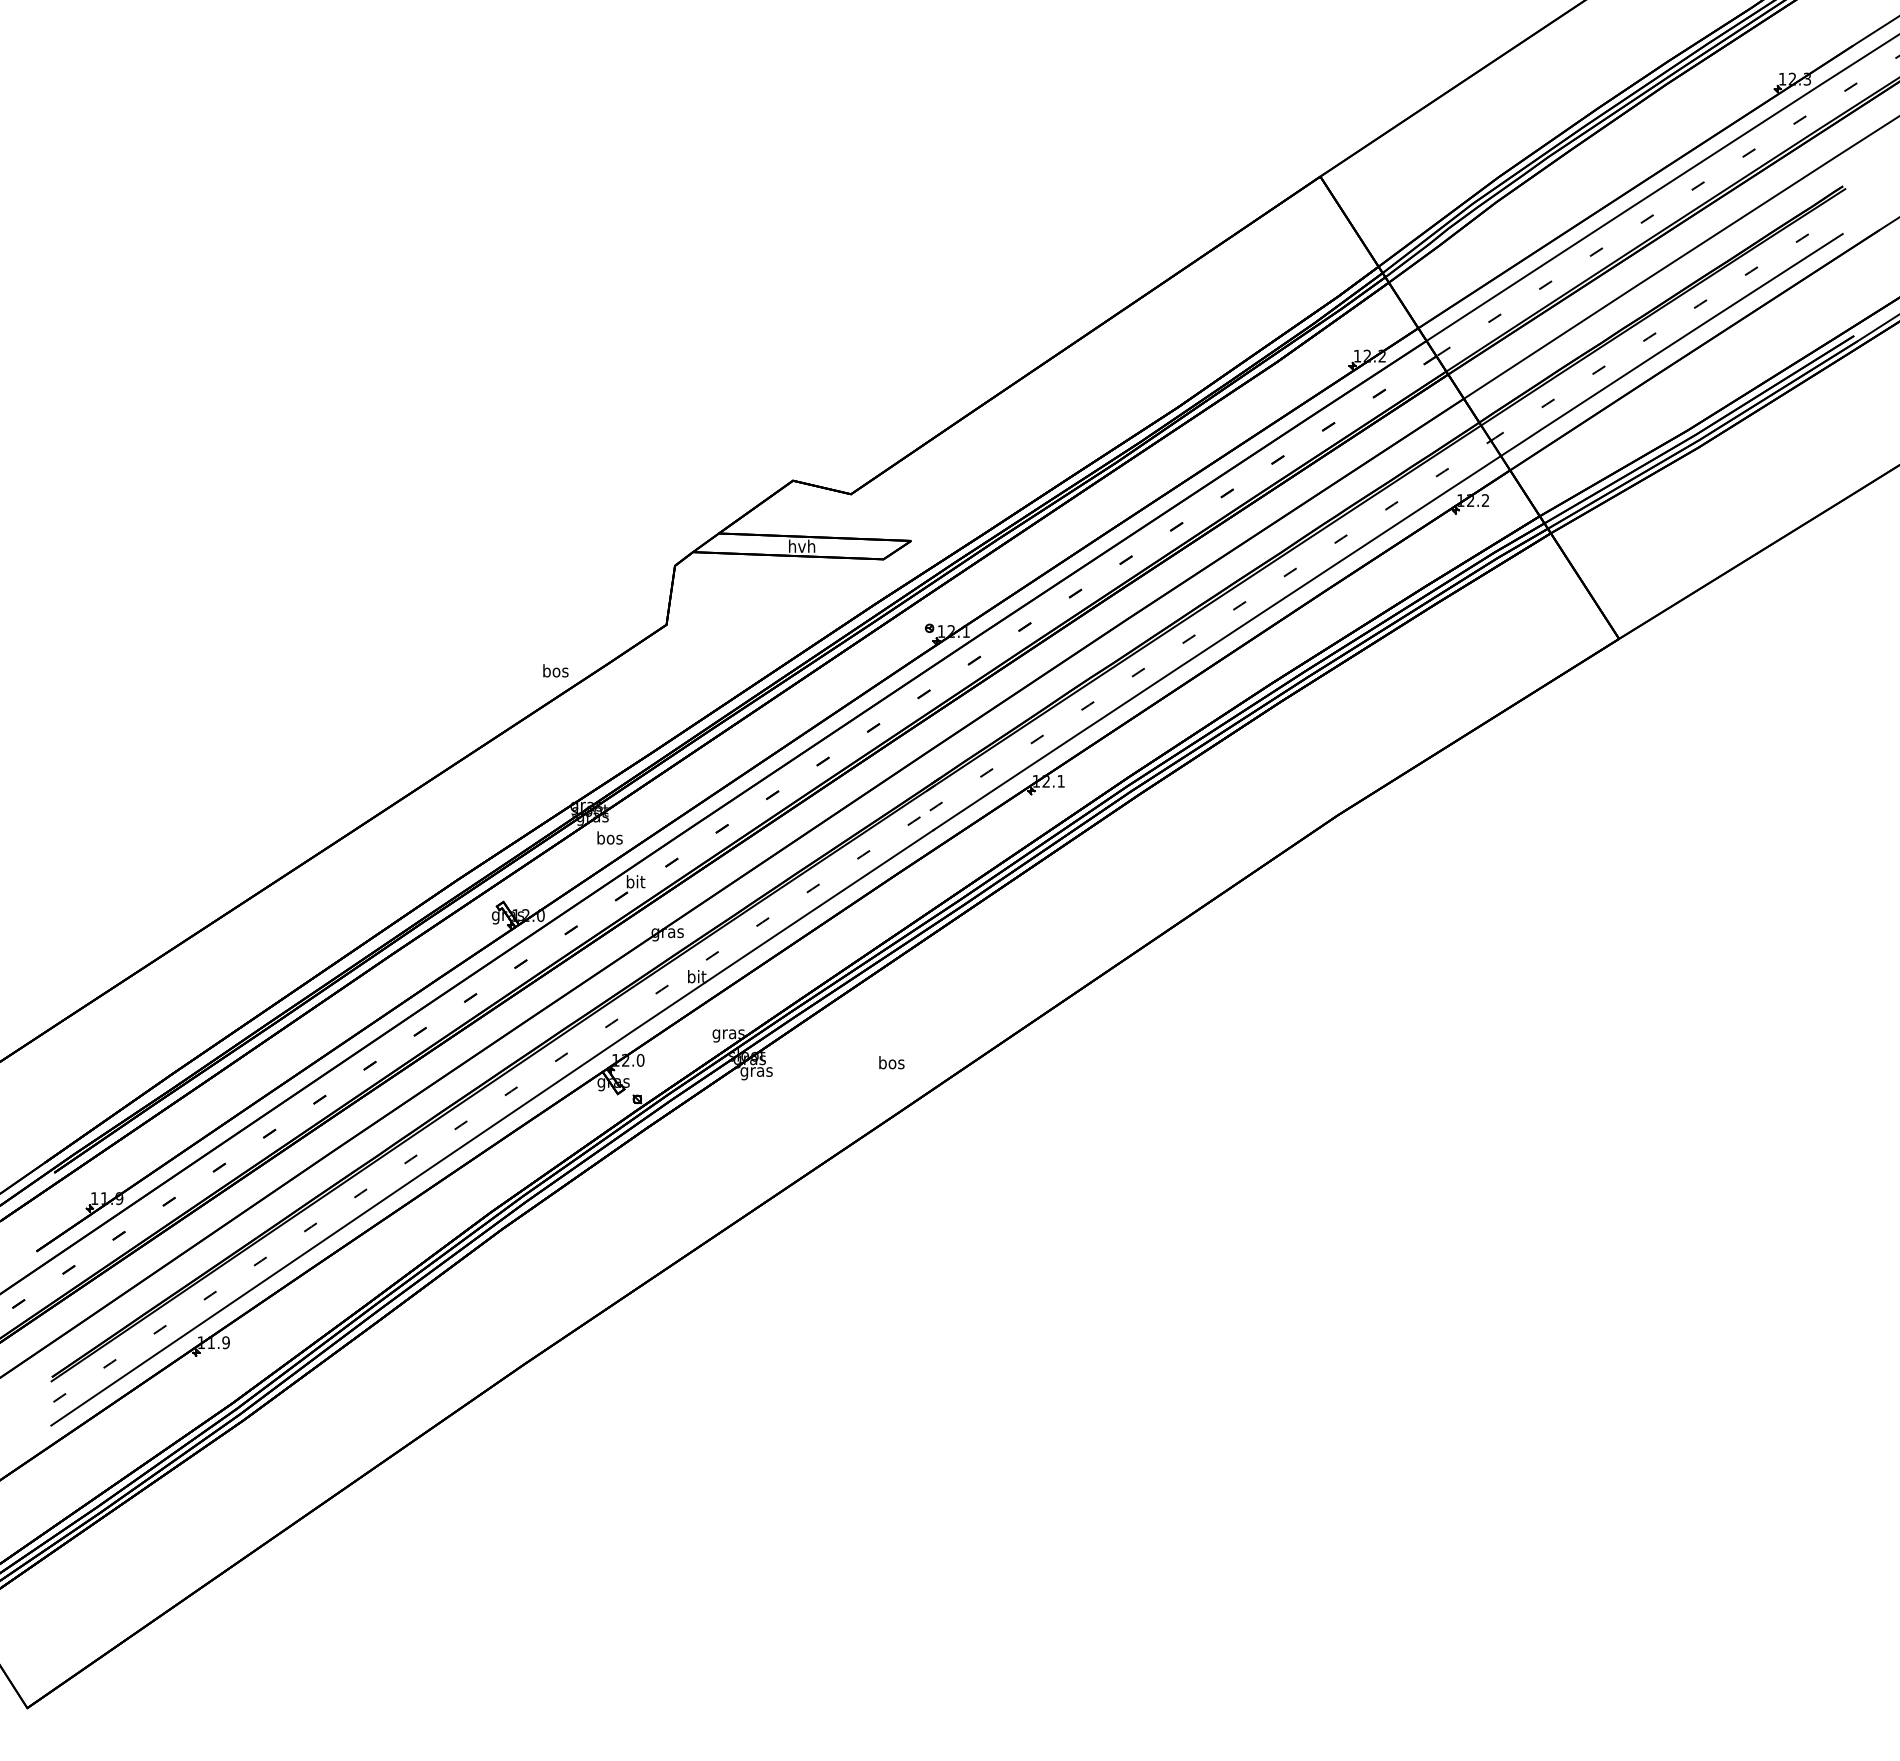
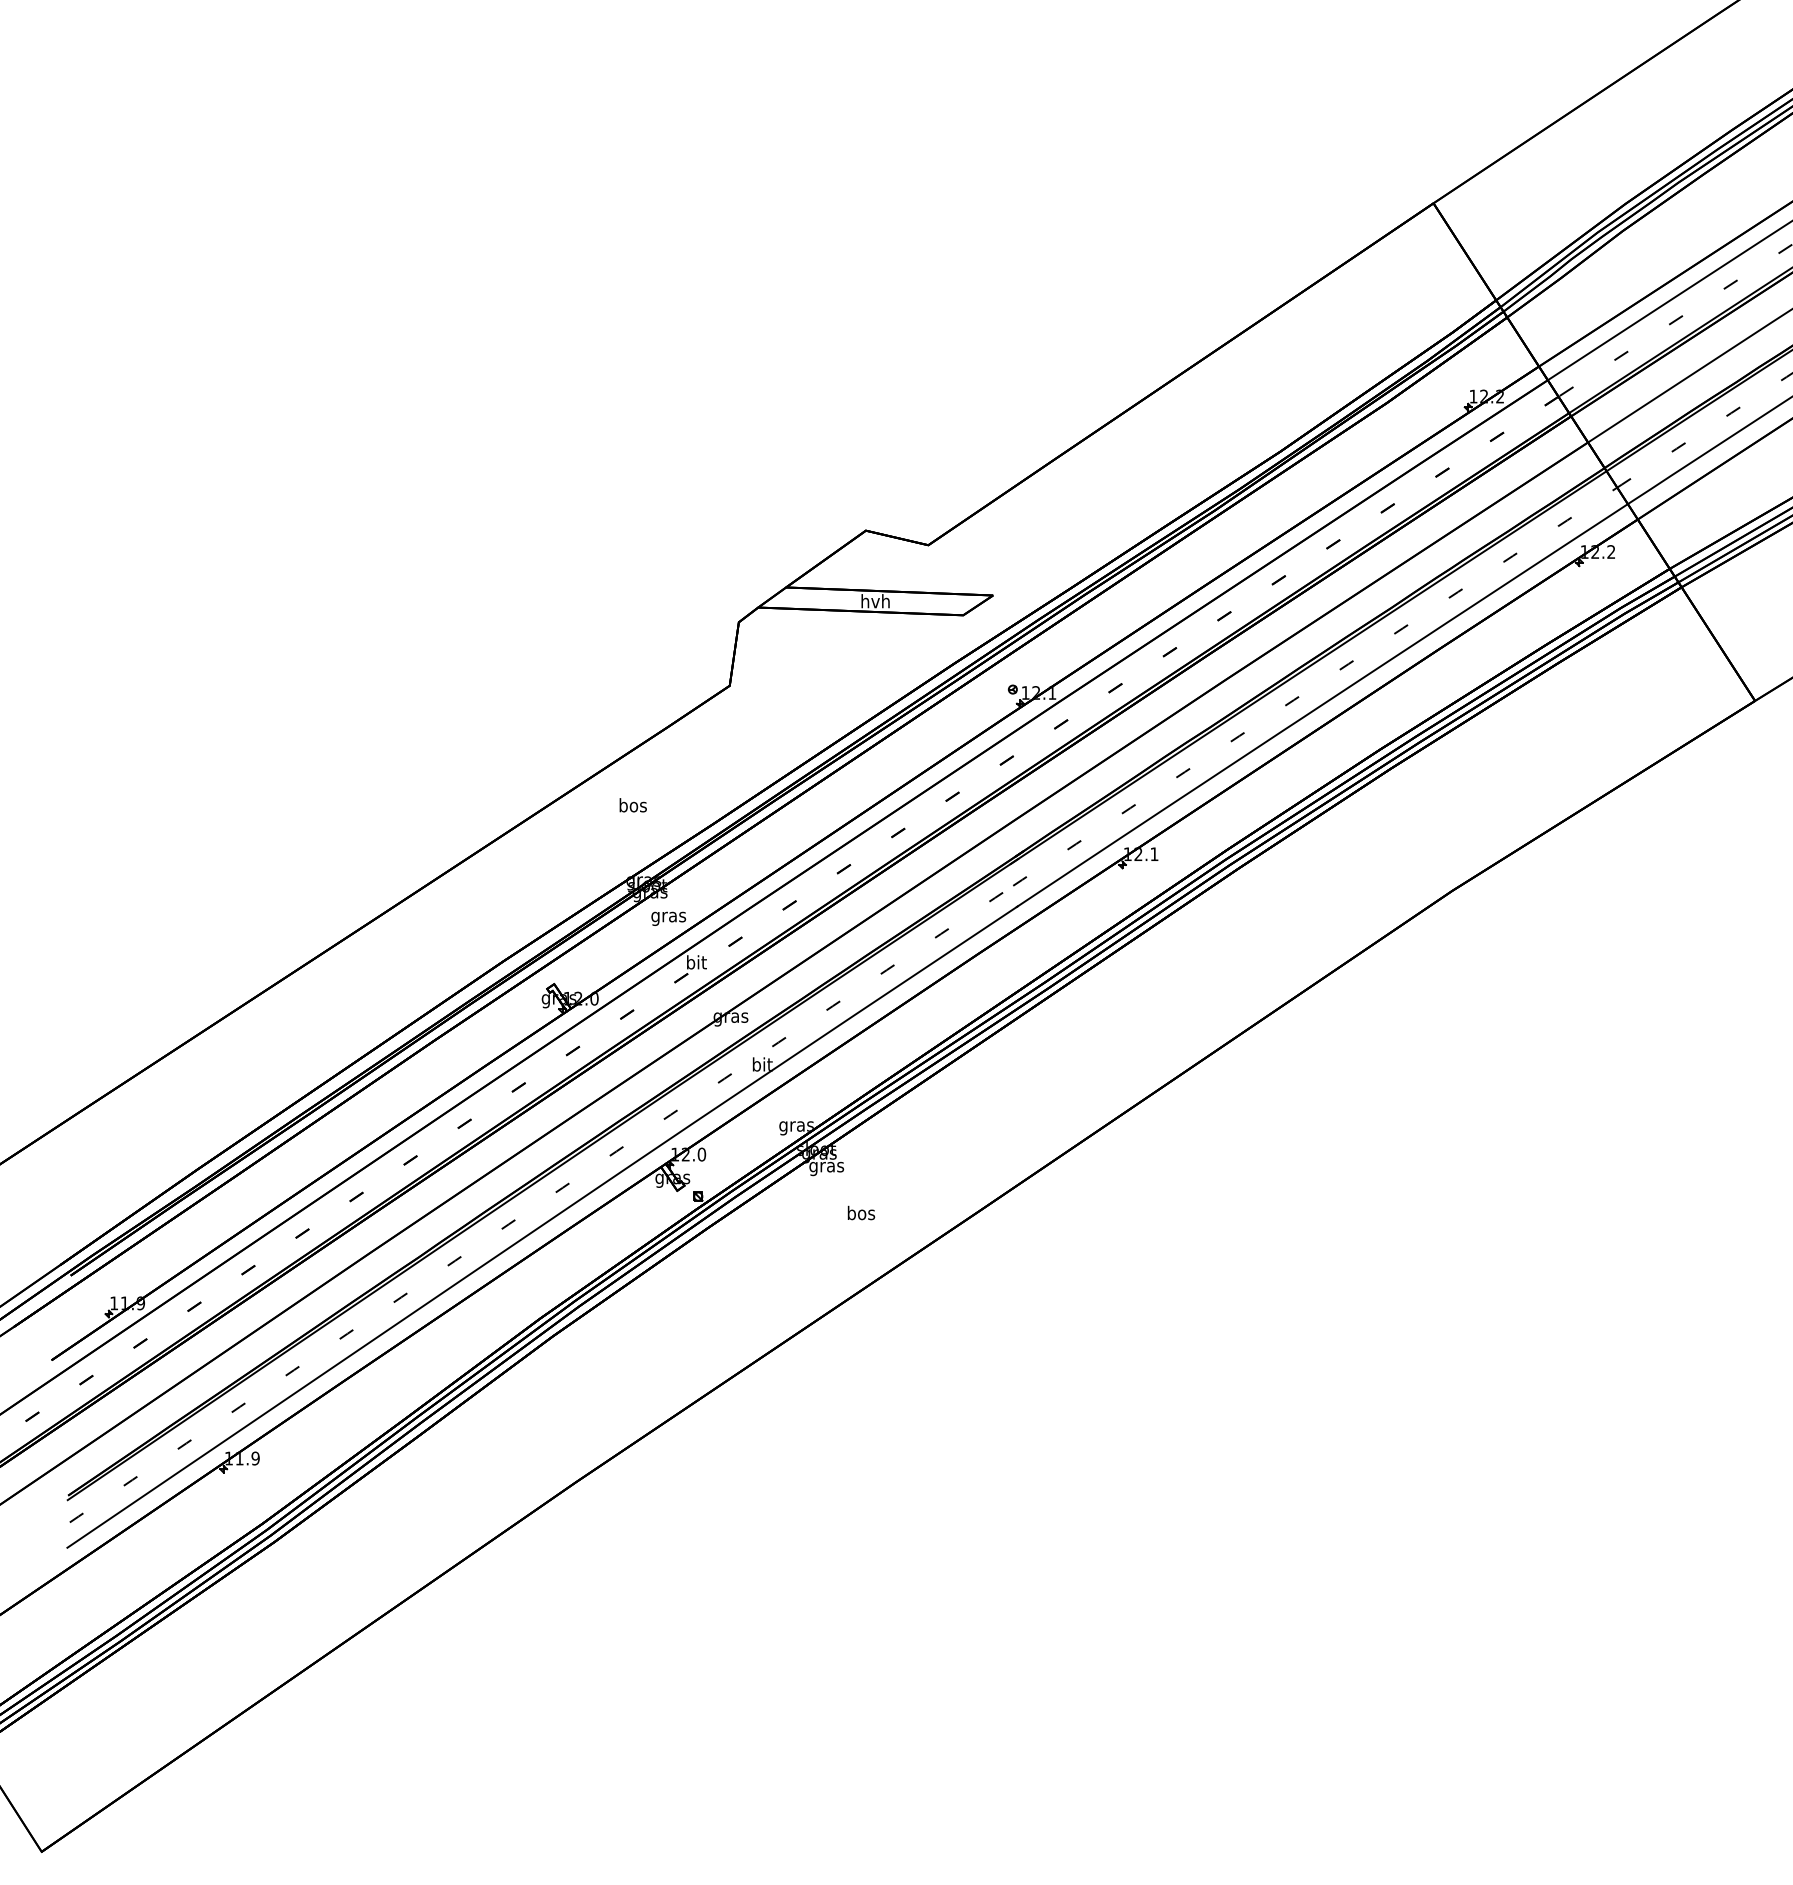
text: (555, 670) -> (632, 804), moved
text: (609, 839) -> (668, 916), bos -> gras
text: (891, 1062) -> (861, 1212), moved

